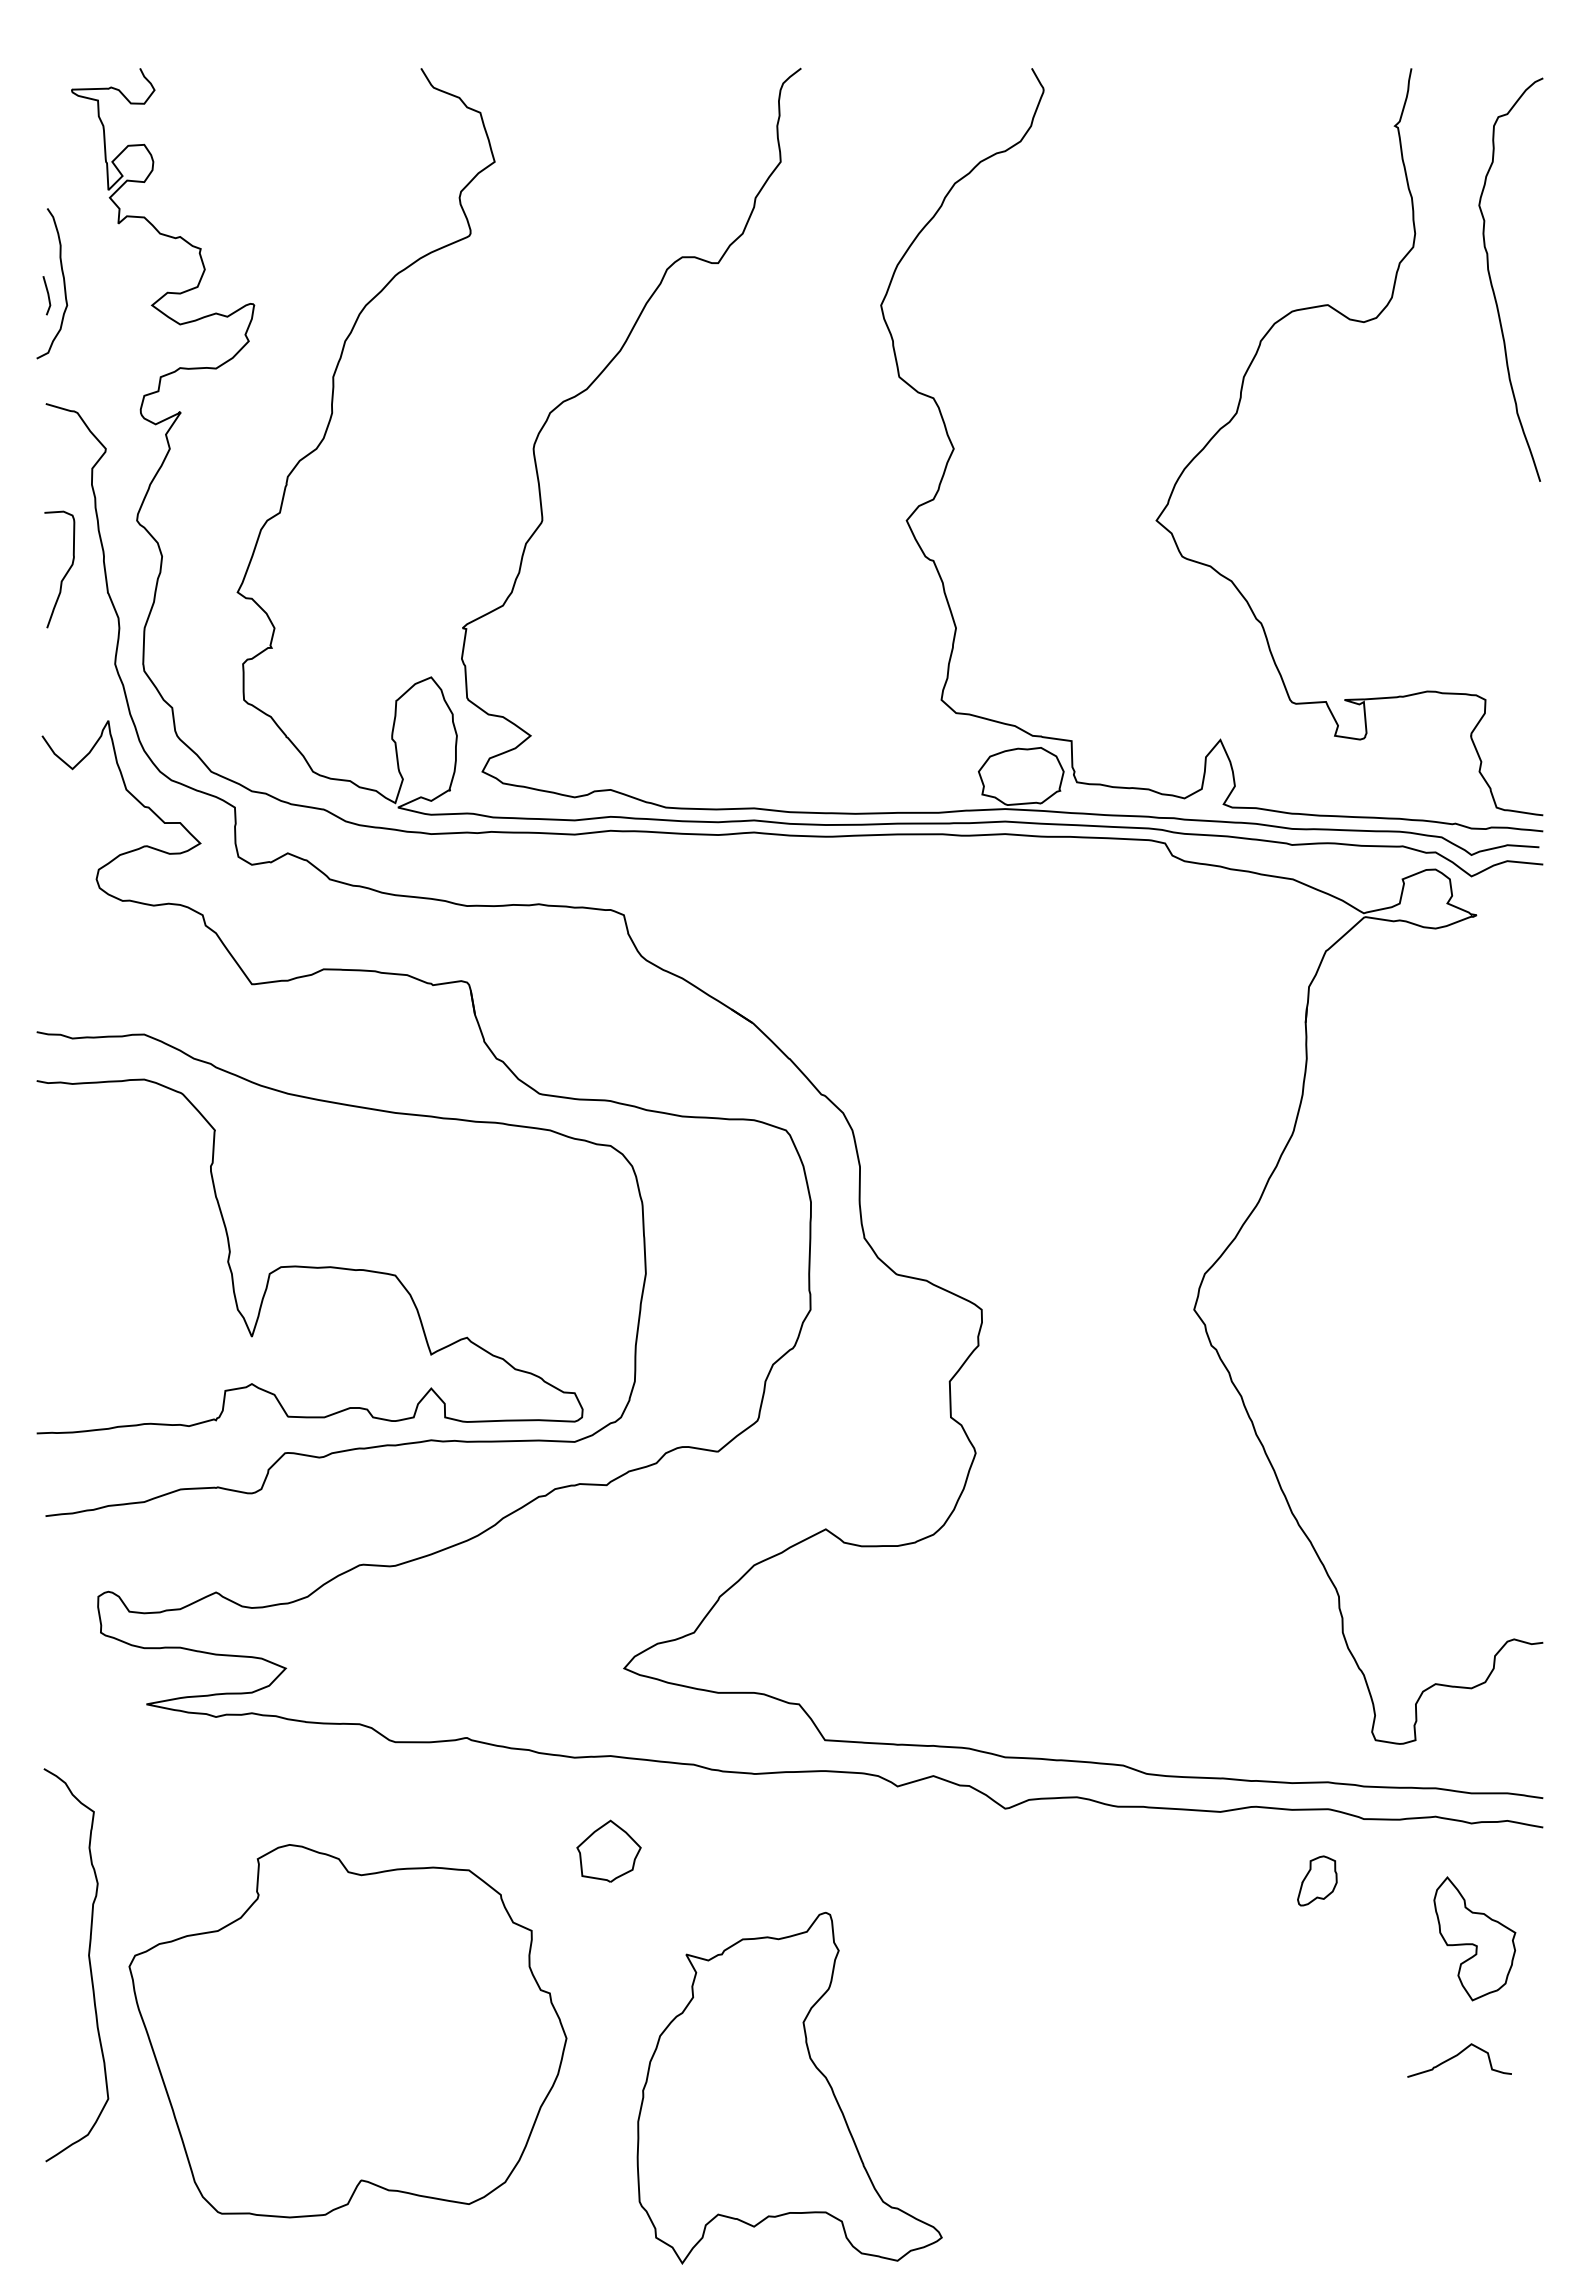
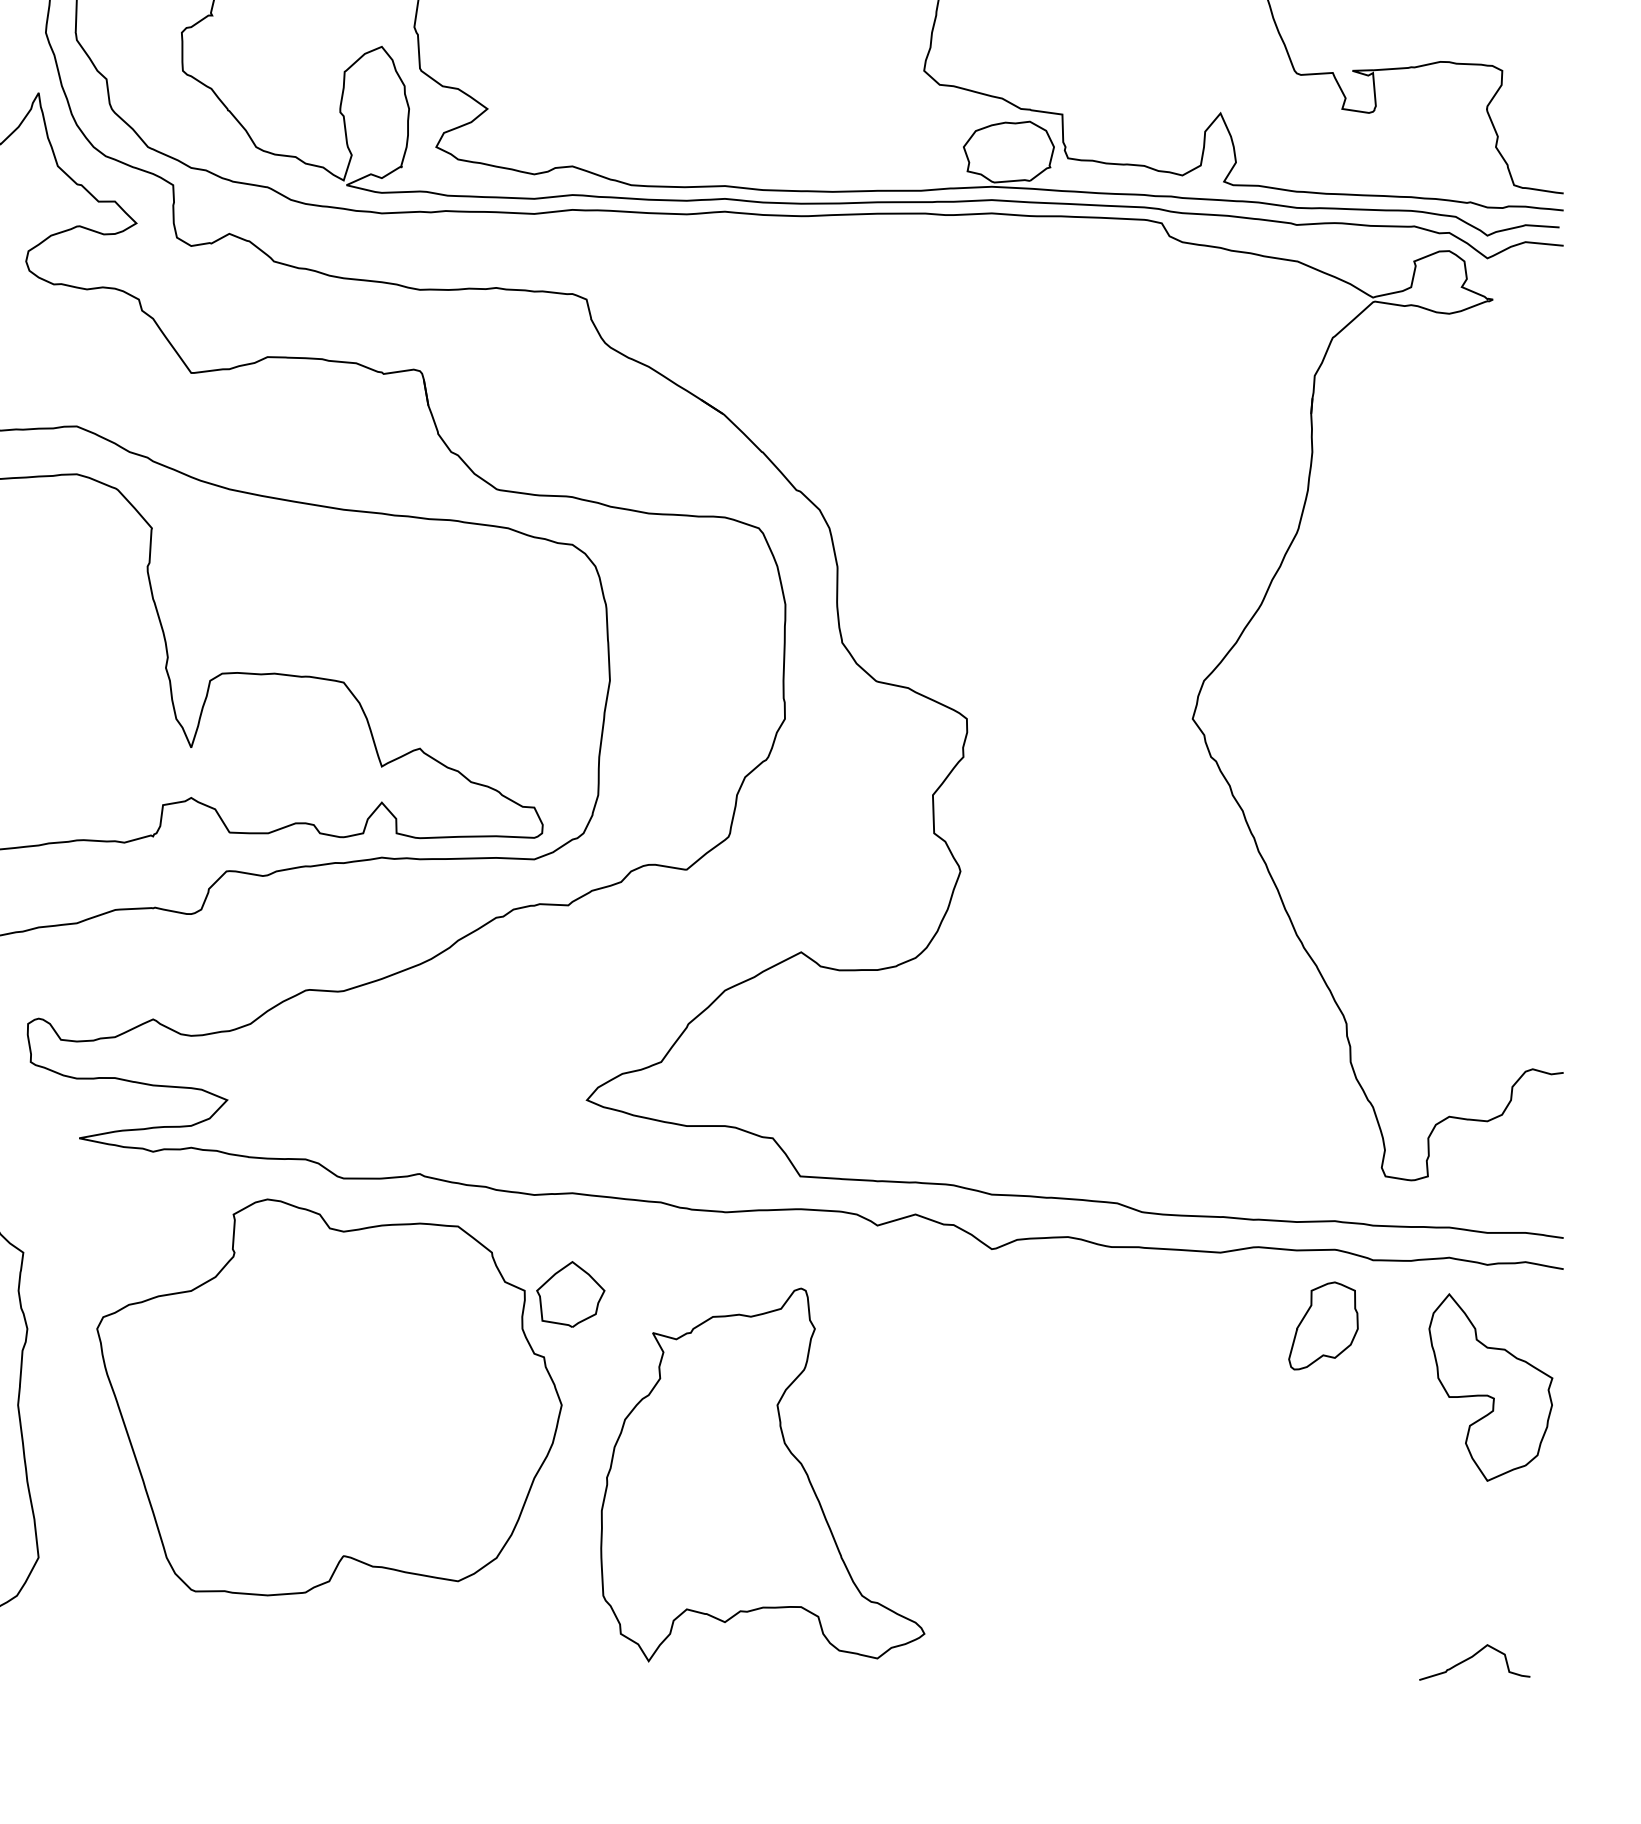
part: (1317, 1880) -> (1323, 1325), size x1.67
part: (1474, 1938) -> (1490, 1387), size x1.43
part: (347, 2031) -> (328, 1397), moved
curve: (1457, 2056) -> (1472, 1658), moved
part: (789, 2087) -> (762, 1474), moved

